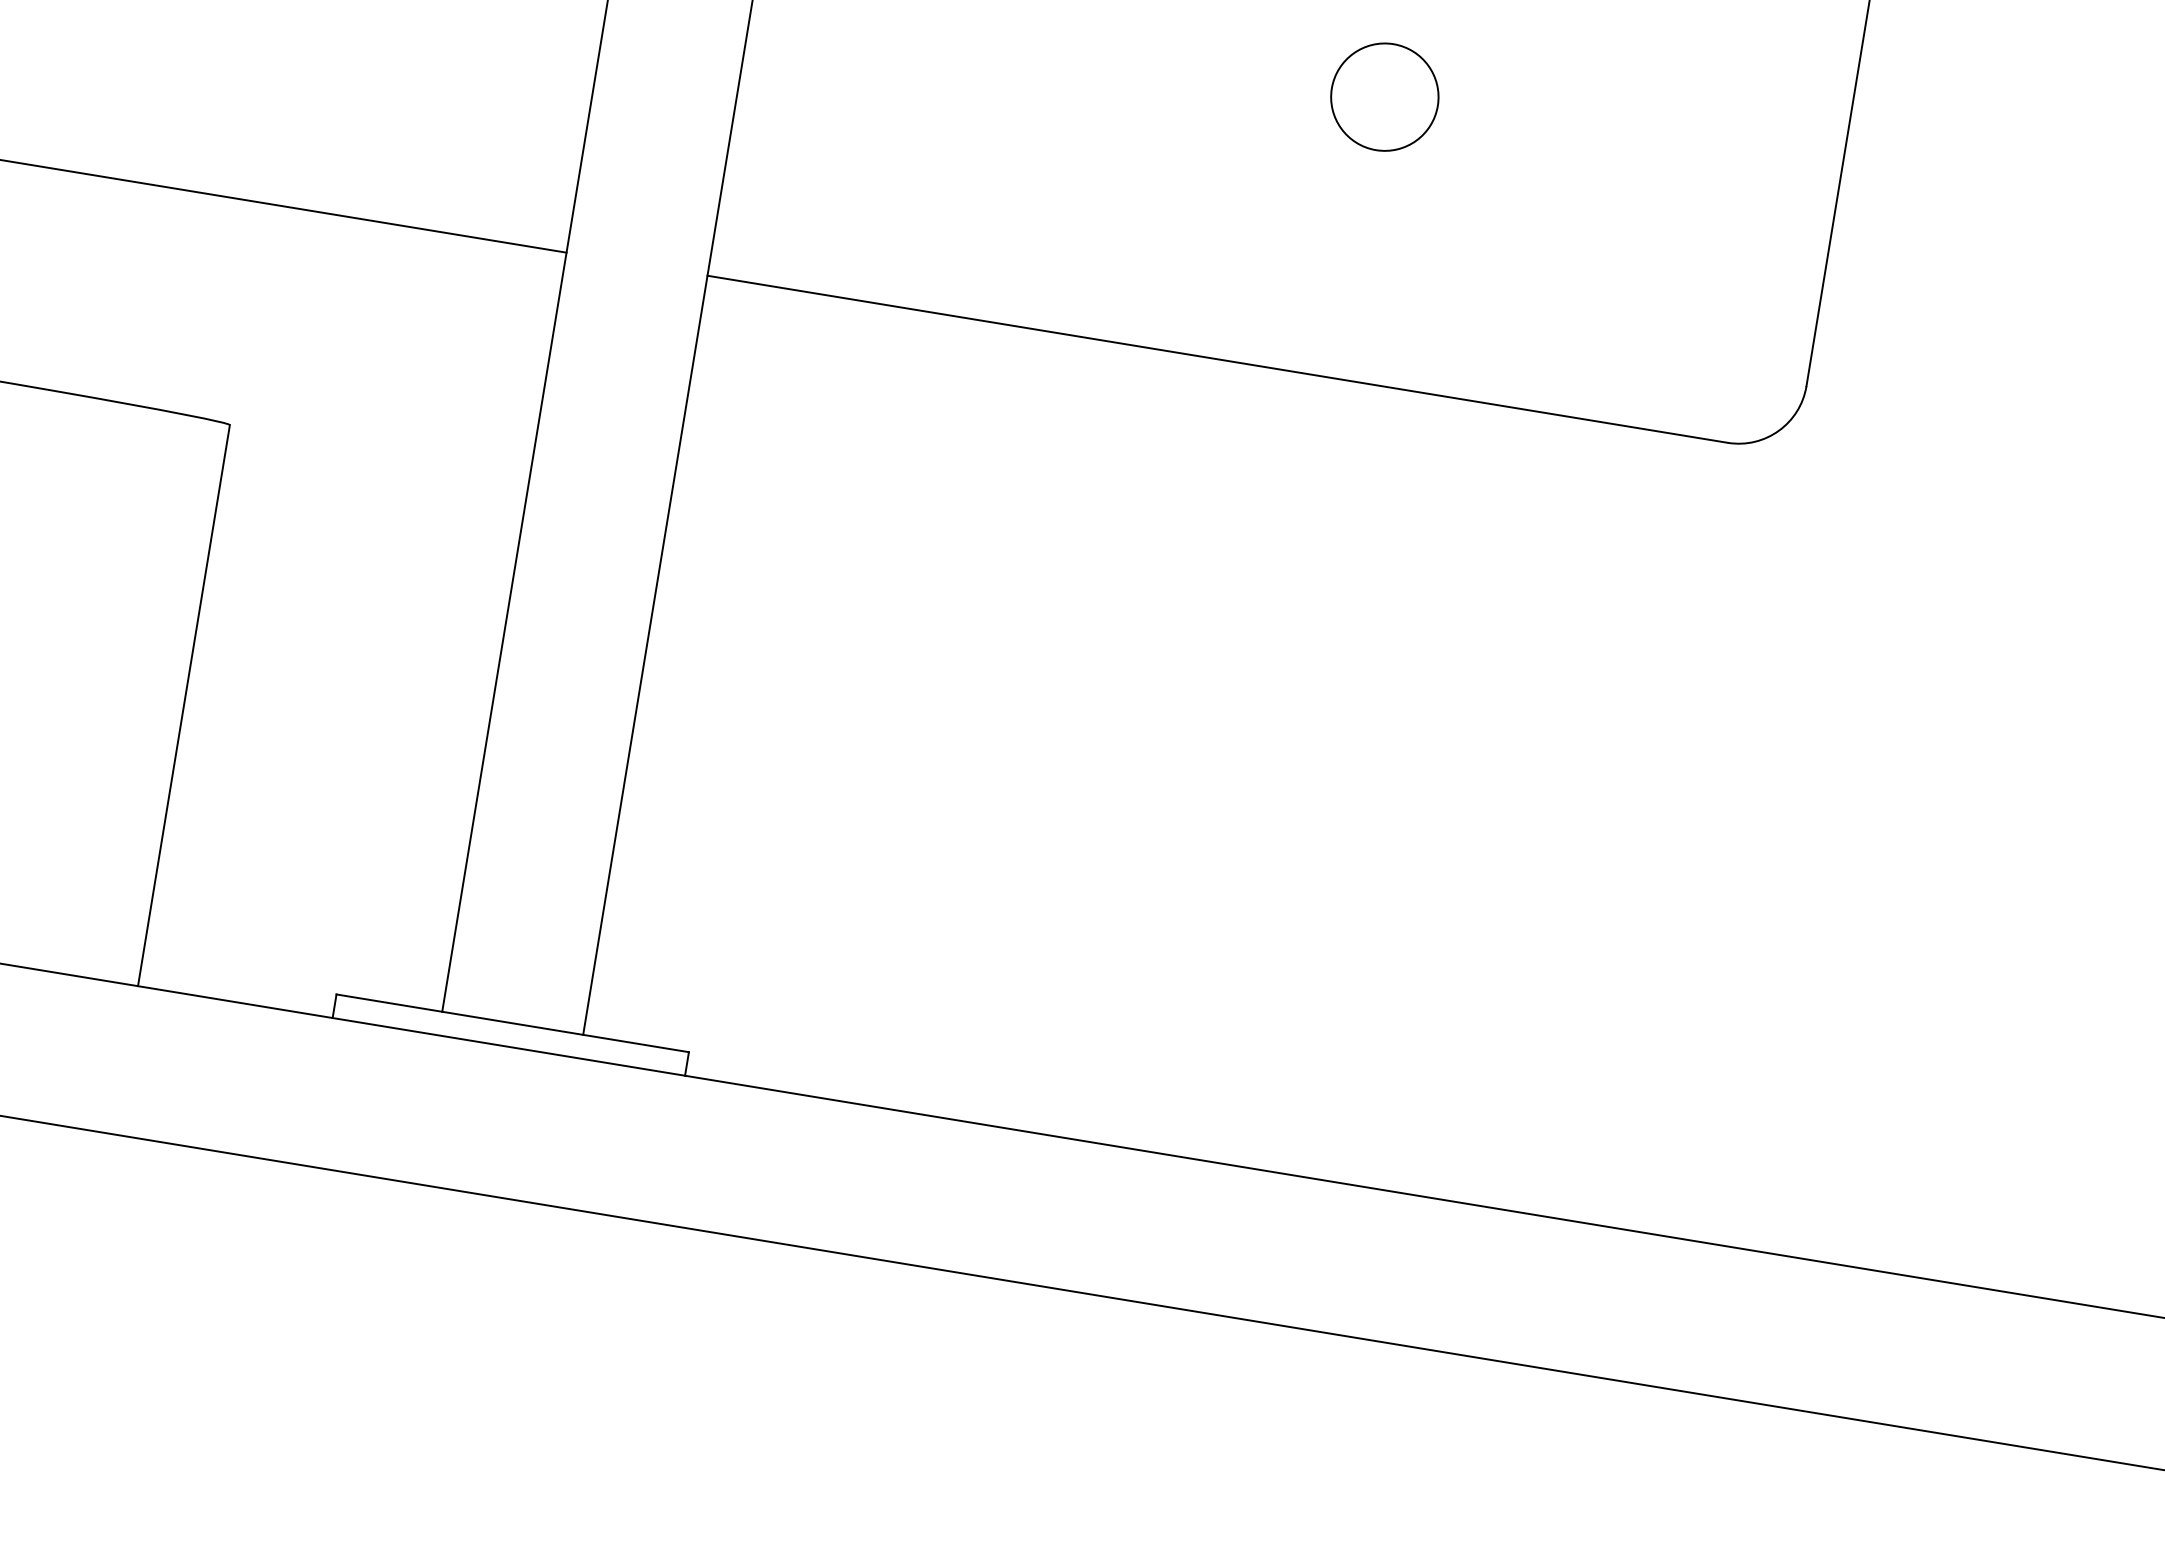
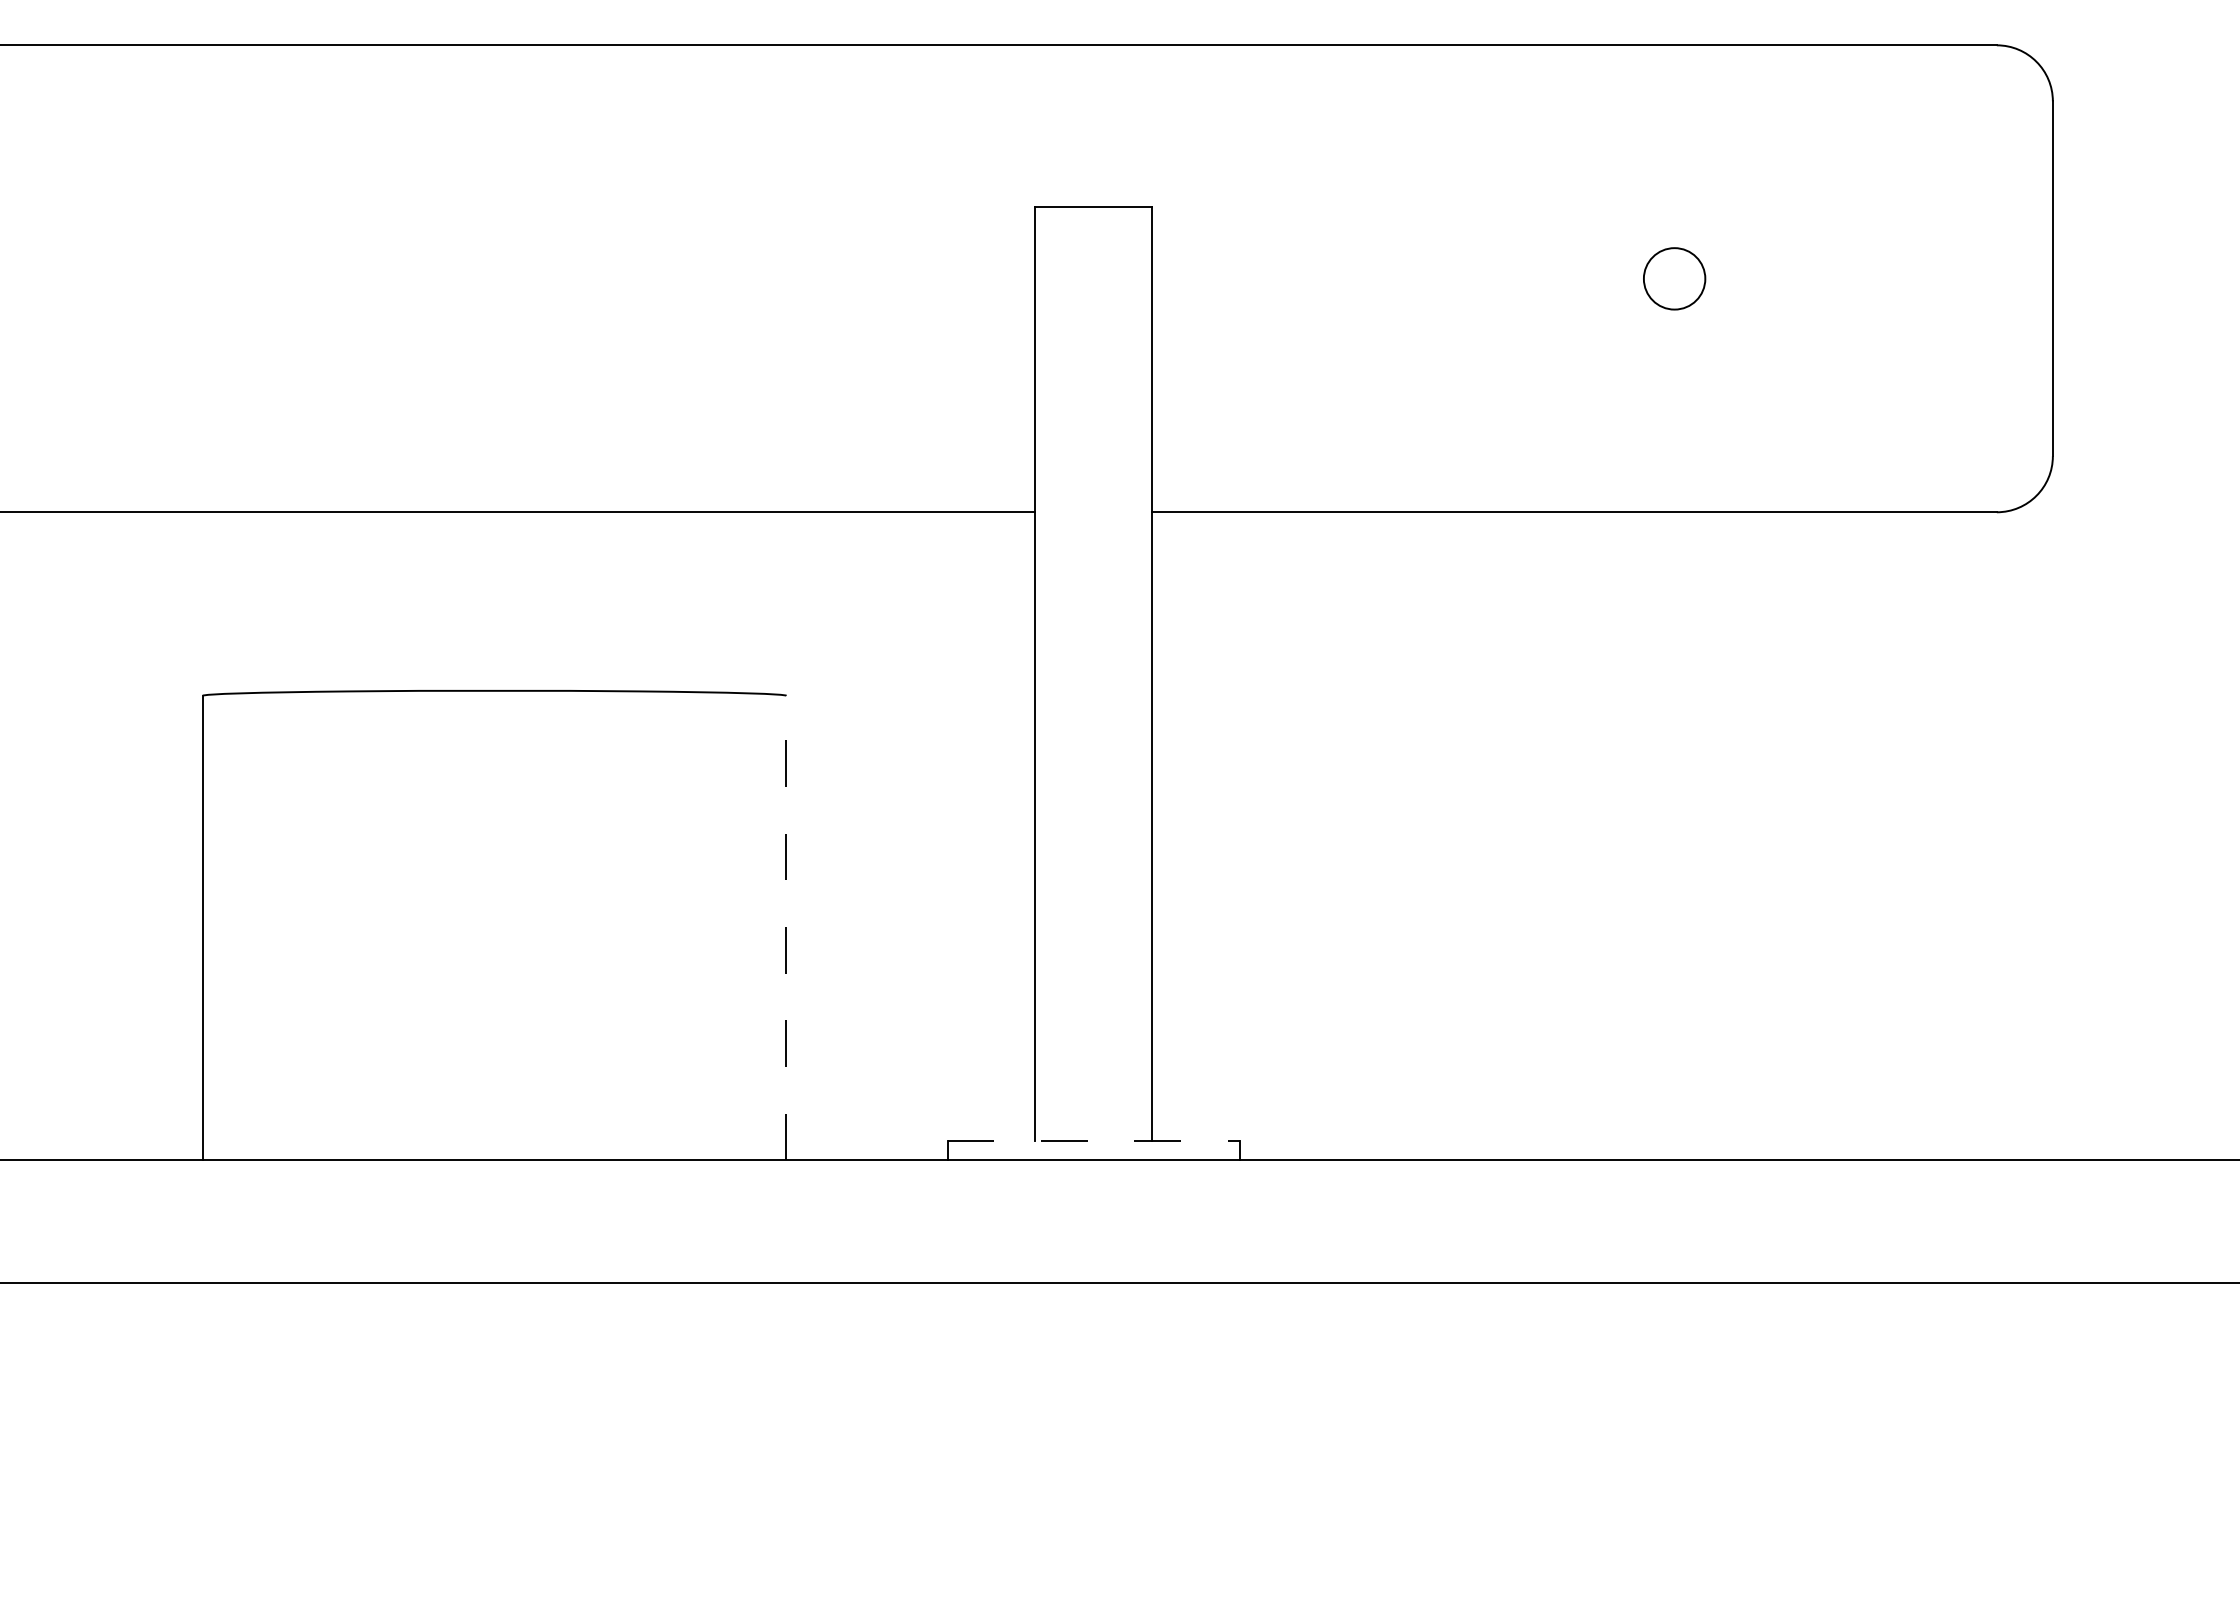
circle: (1384, 96) -> (1674, 278), size x0.7
line: (184, 704) -> (786, 927), solid -> dashed
line: (512, 1022) -> (1093, 1140), solid -> dashed

